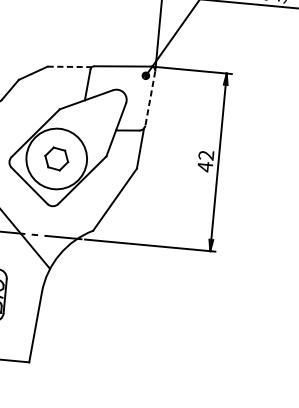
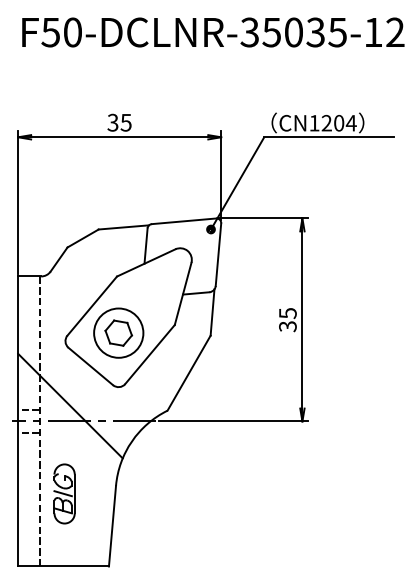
line: (70, 67) -> (124, 227), dashed -> solid
line: (150, 99) -> (218, 255), dashed -> solid
circle: (56, 158) -> (118, 332), size x0.71
text: (205, 161) -> (287, 320), 42 -> 35

